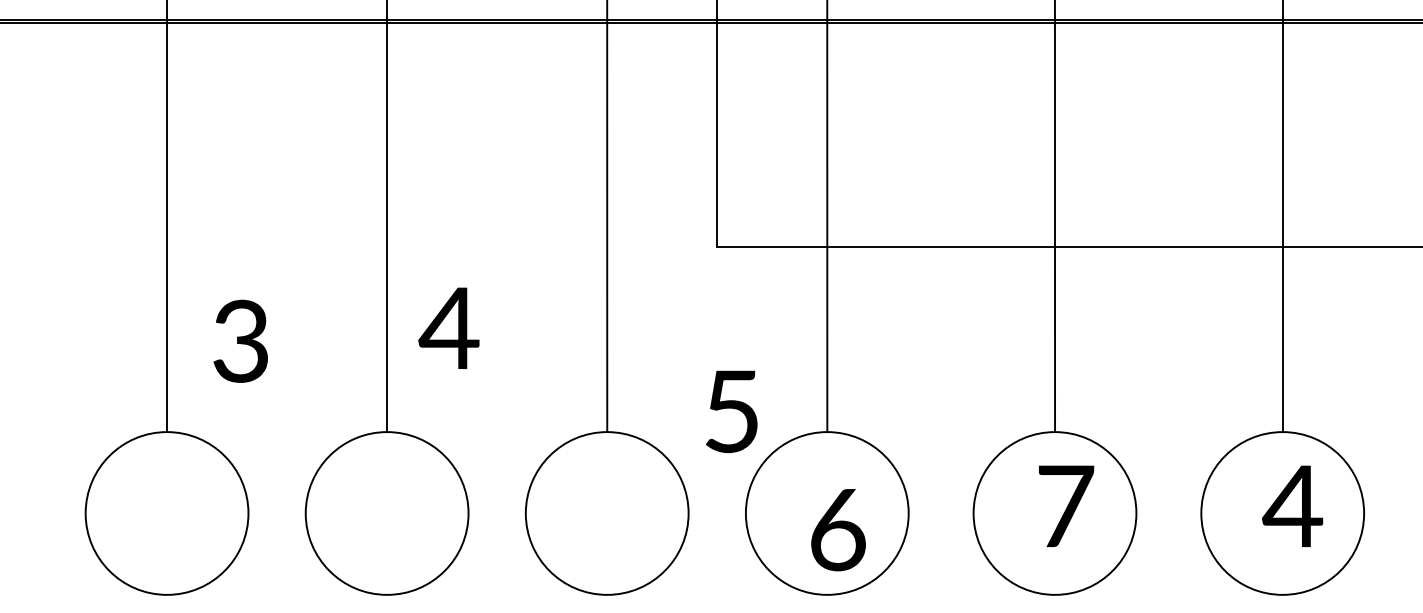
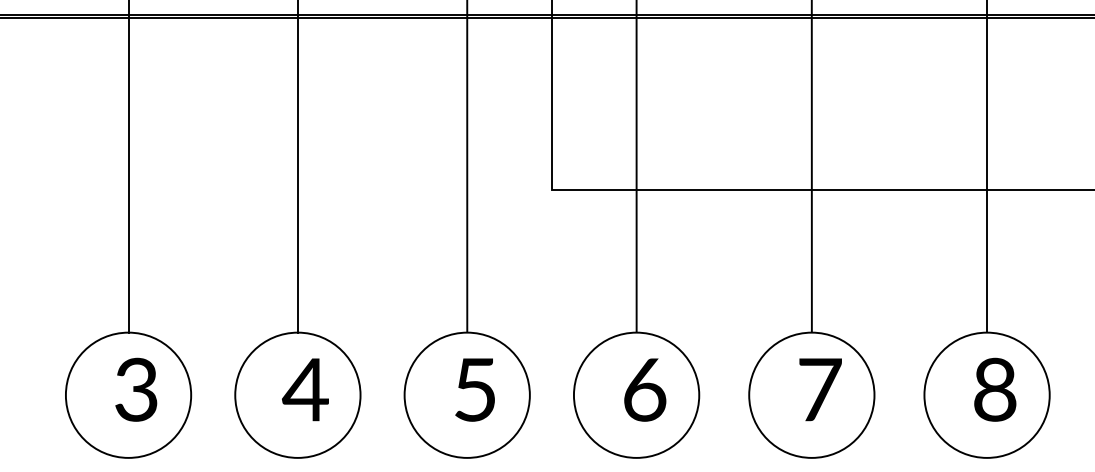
text: (449, 327) -> (305, 389), moved
text: (241, 340) -> (136, 389), moved
text: (730, 411) -> (474, 389), moved
text: (1292, 505) -> (994, 389), 4 -> 8
text: (838, 529) -> (645, 389), moved

